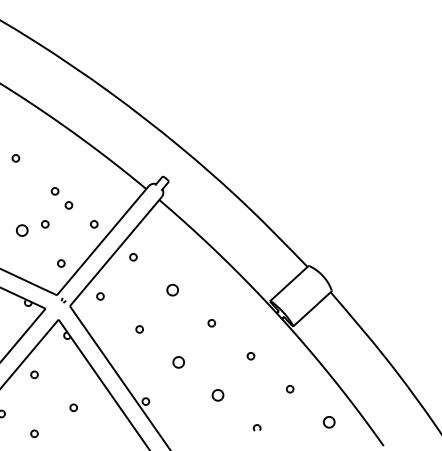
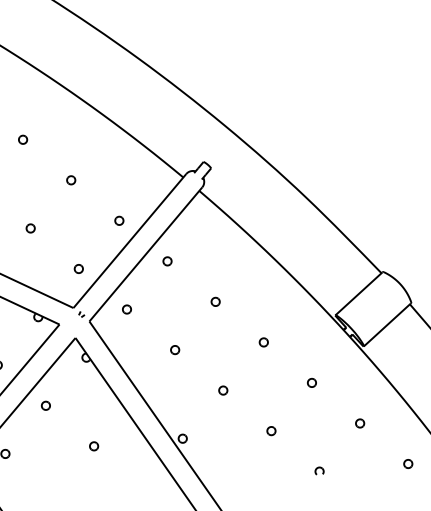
part: (68, 205) -> (87, 197), removed
part: (45, 224) -> (59, 221), removed
part: (21, 230) -> (29, 228), size x0.62
part: (172, 290) -> (215, 302), size x0.62
part: (178, 362) -> (222, 390), size x0.62
part: (217, 395) -> (270, 431), size x0.62
part: (329, 421) -> (408, 463), size x0.62
part: (34, 433) -> (45, 477), removed

